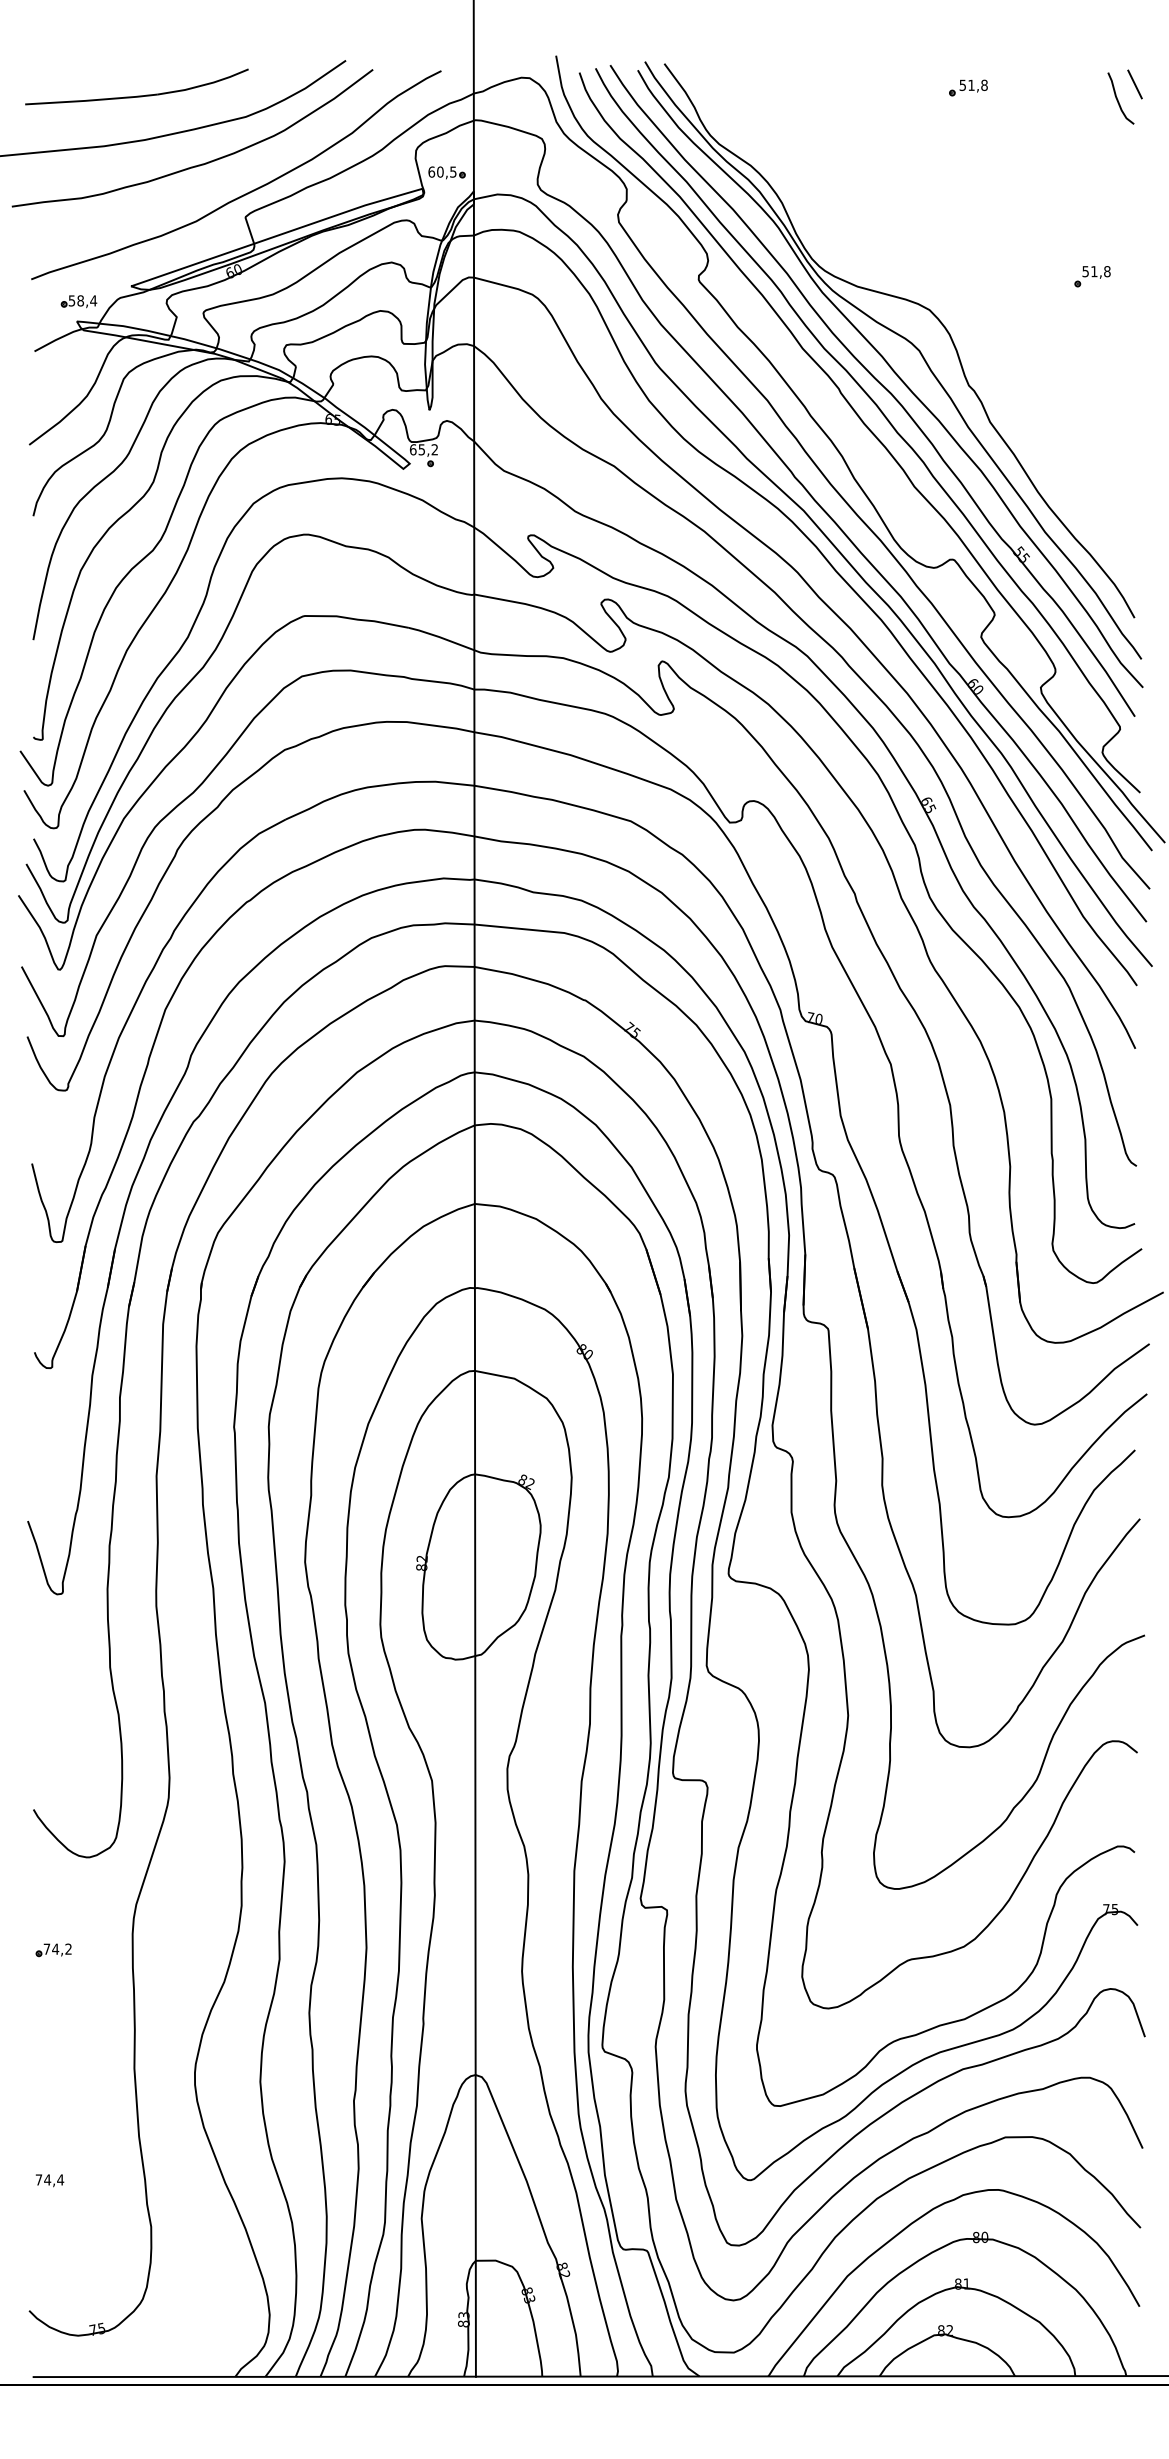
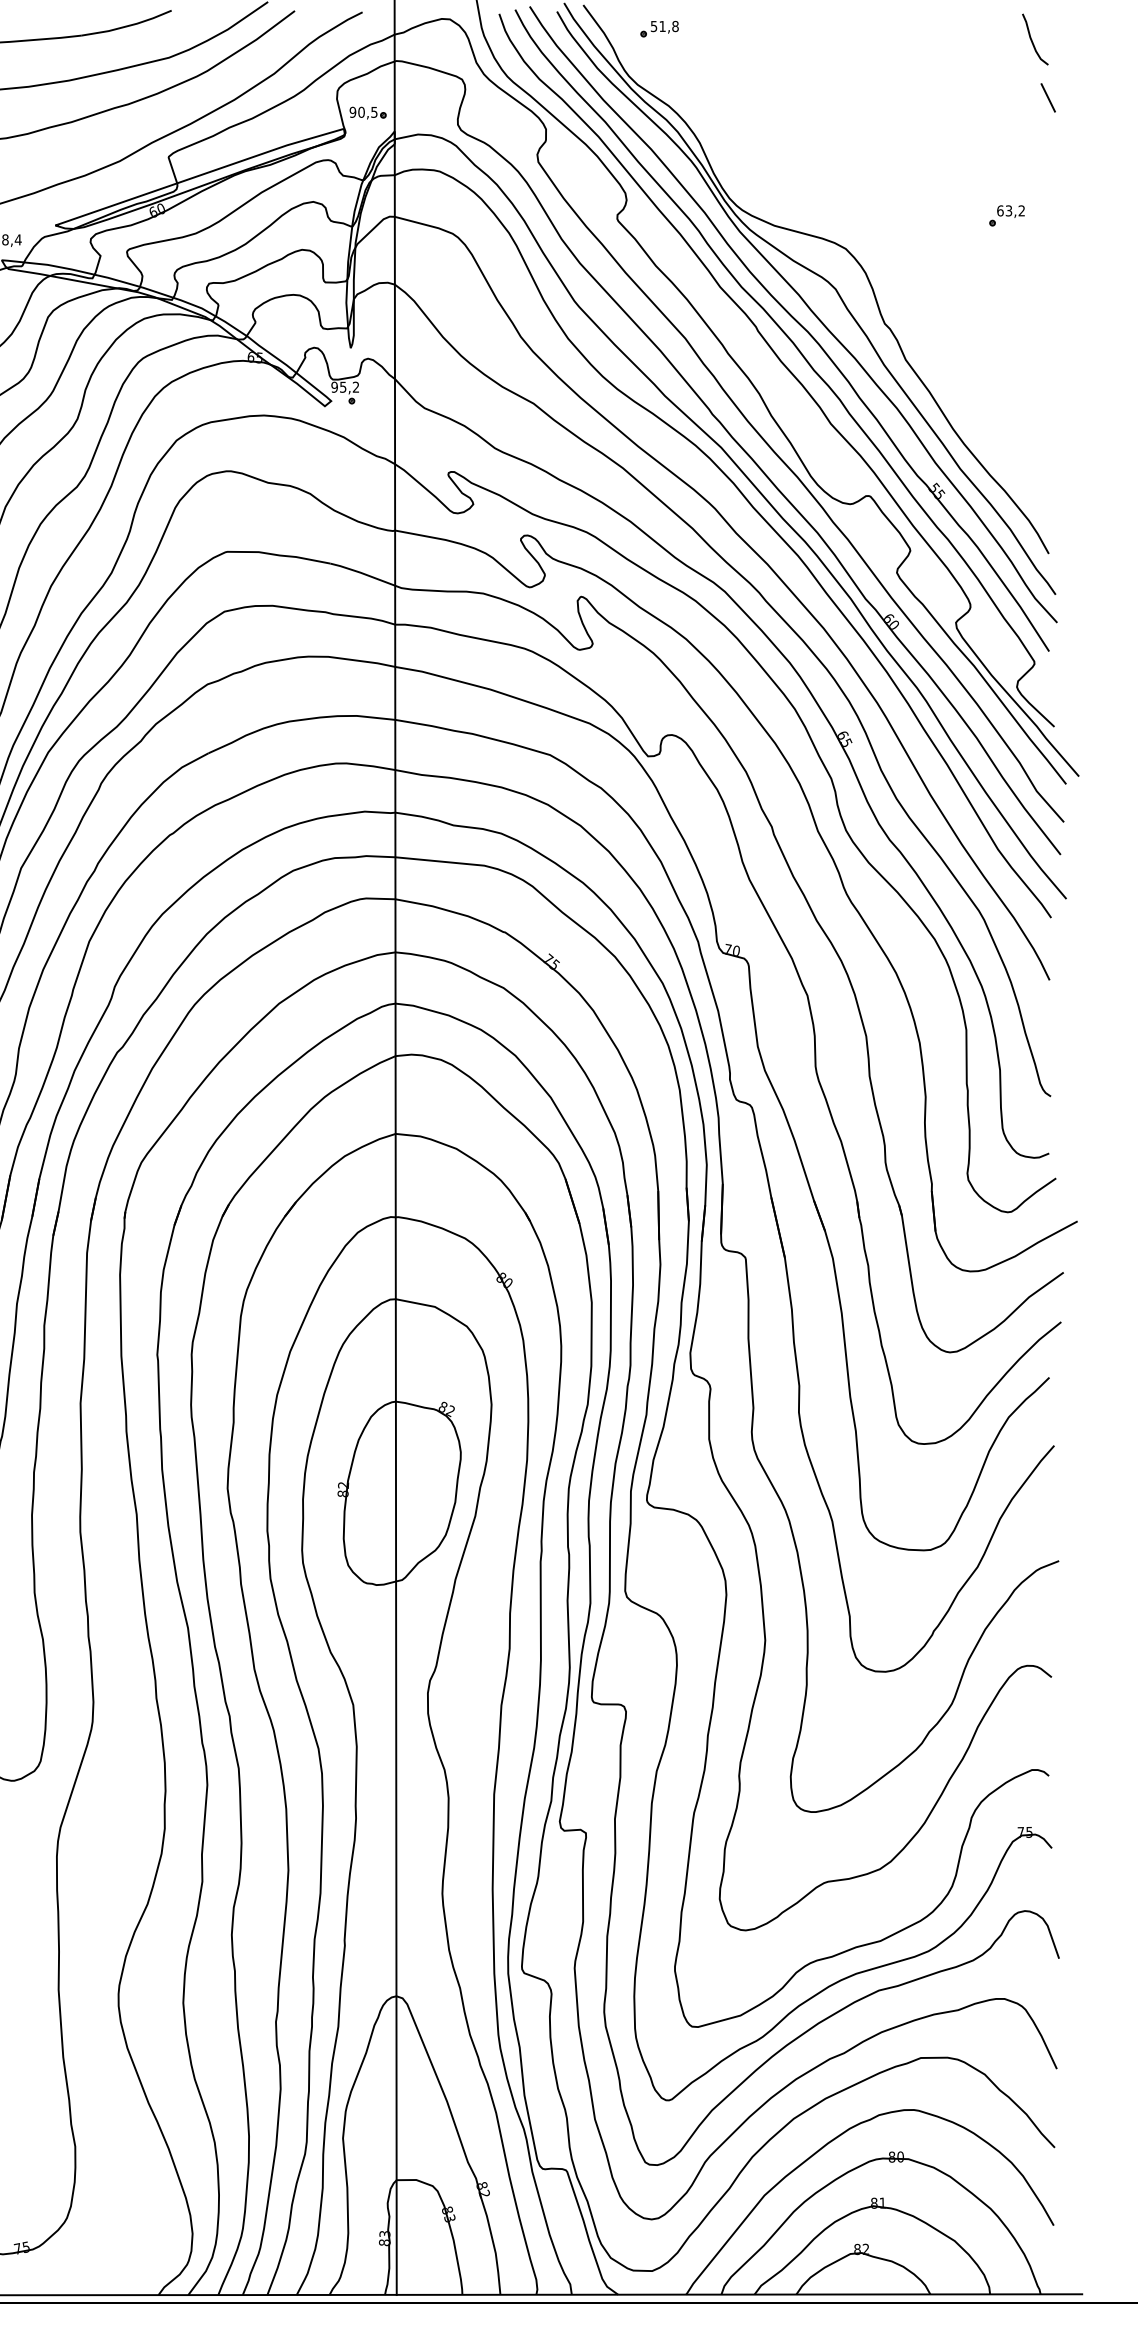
line: (1134, 84) -> (1047, 97), moved
part: (968, 87) -> (659, 28), moved
text: (431, 171) -> (352, 111), 60,5 -> 90,5
text: (1096, 271) -> (1011, 210), 51,8 -> 63,2
text: (412, 449) -> (333, 386), 65,2 -> 95,2

